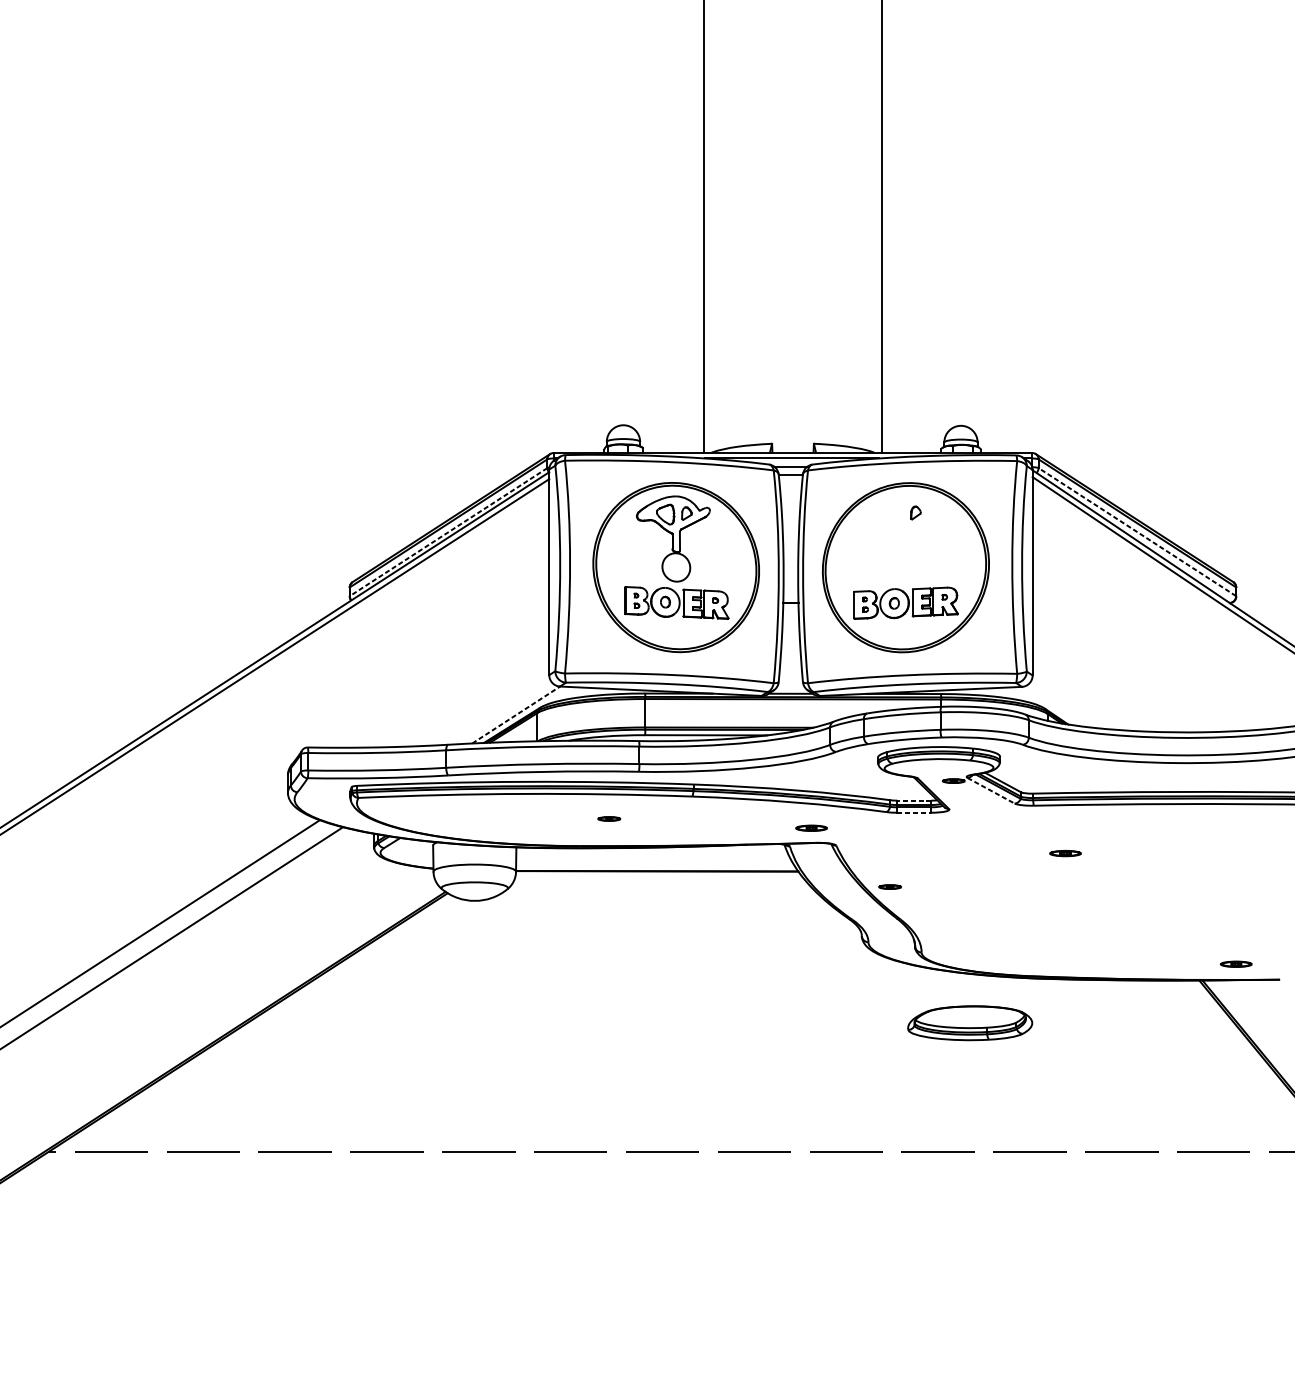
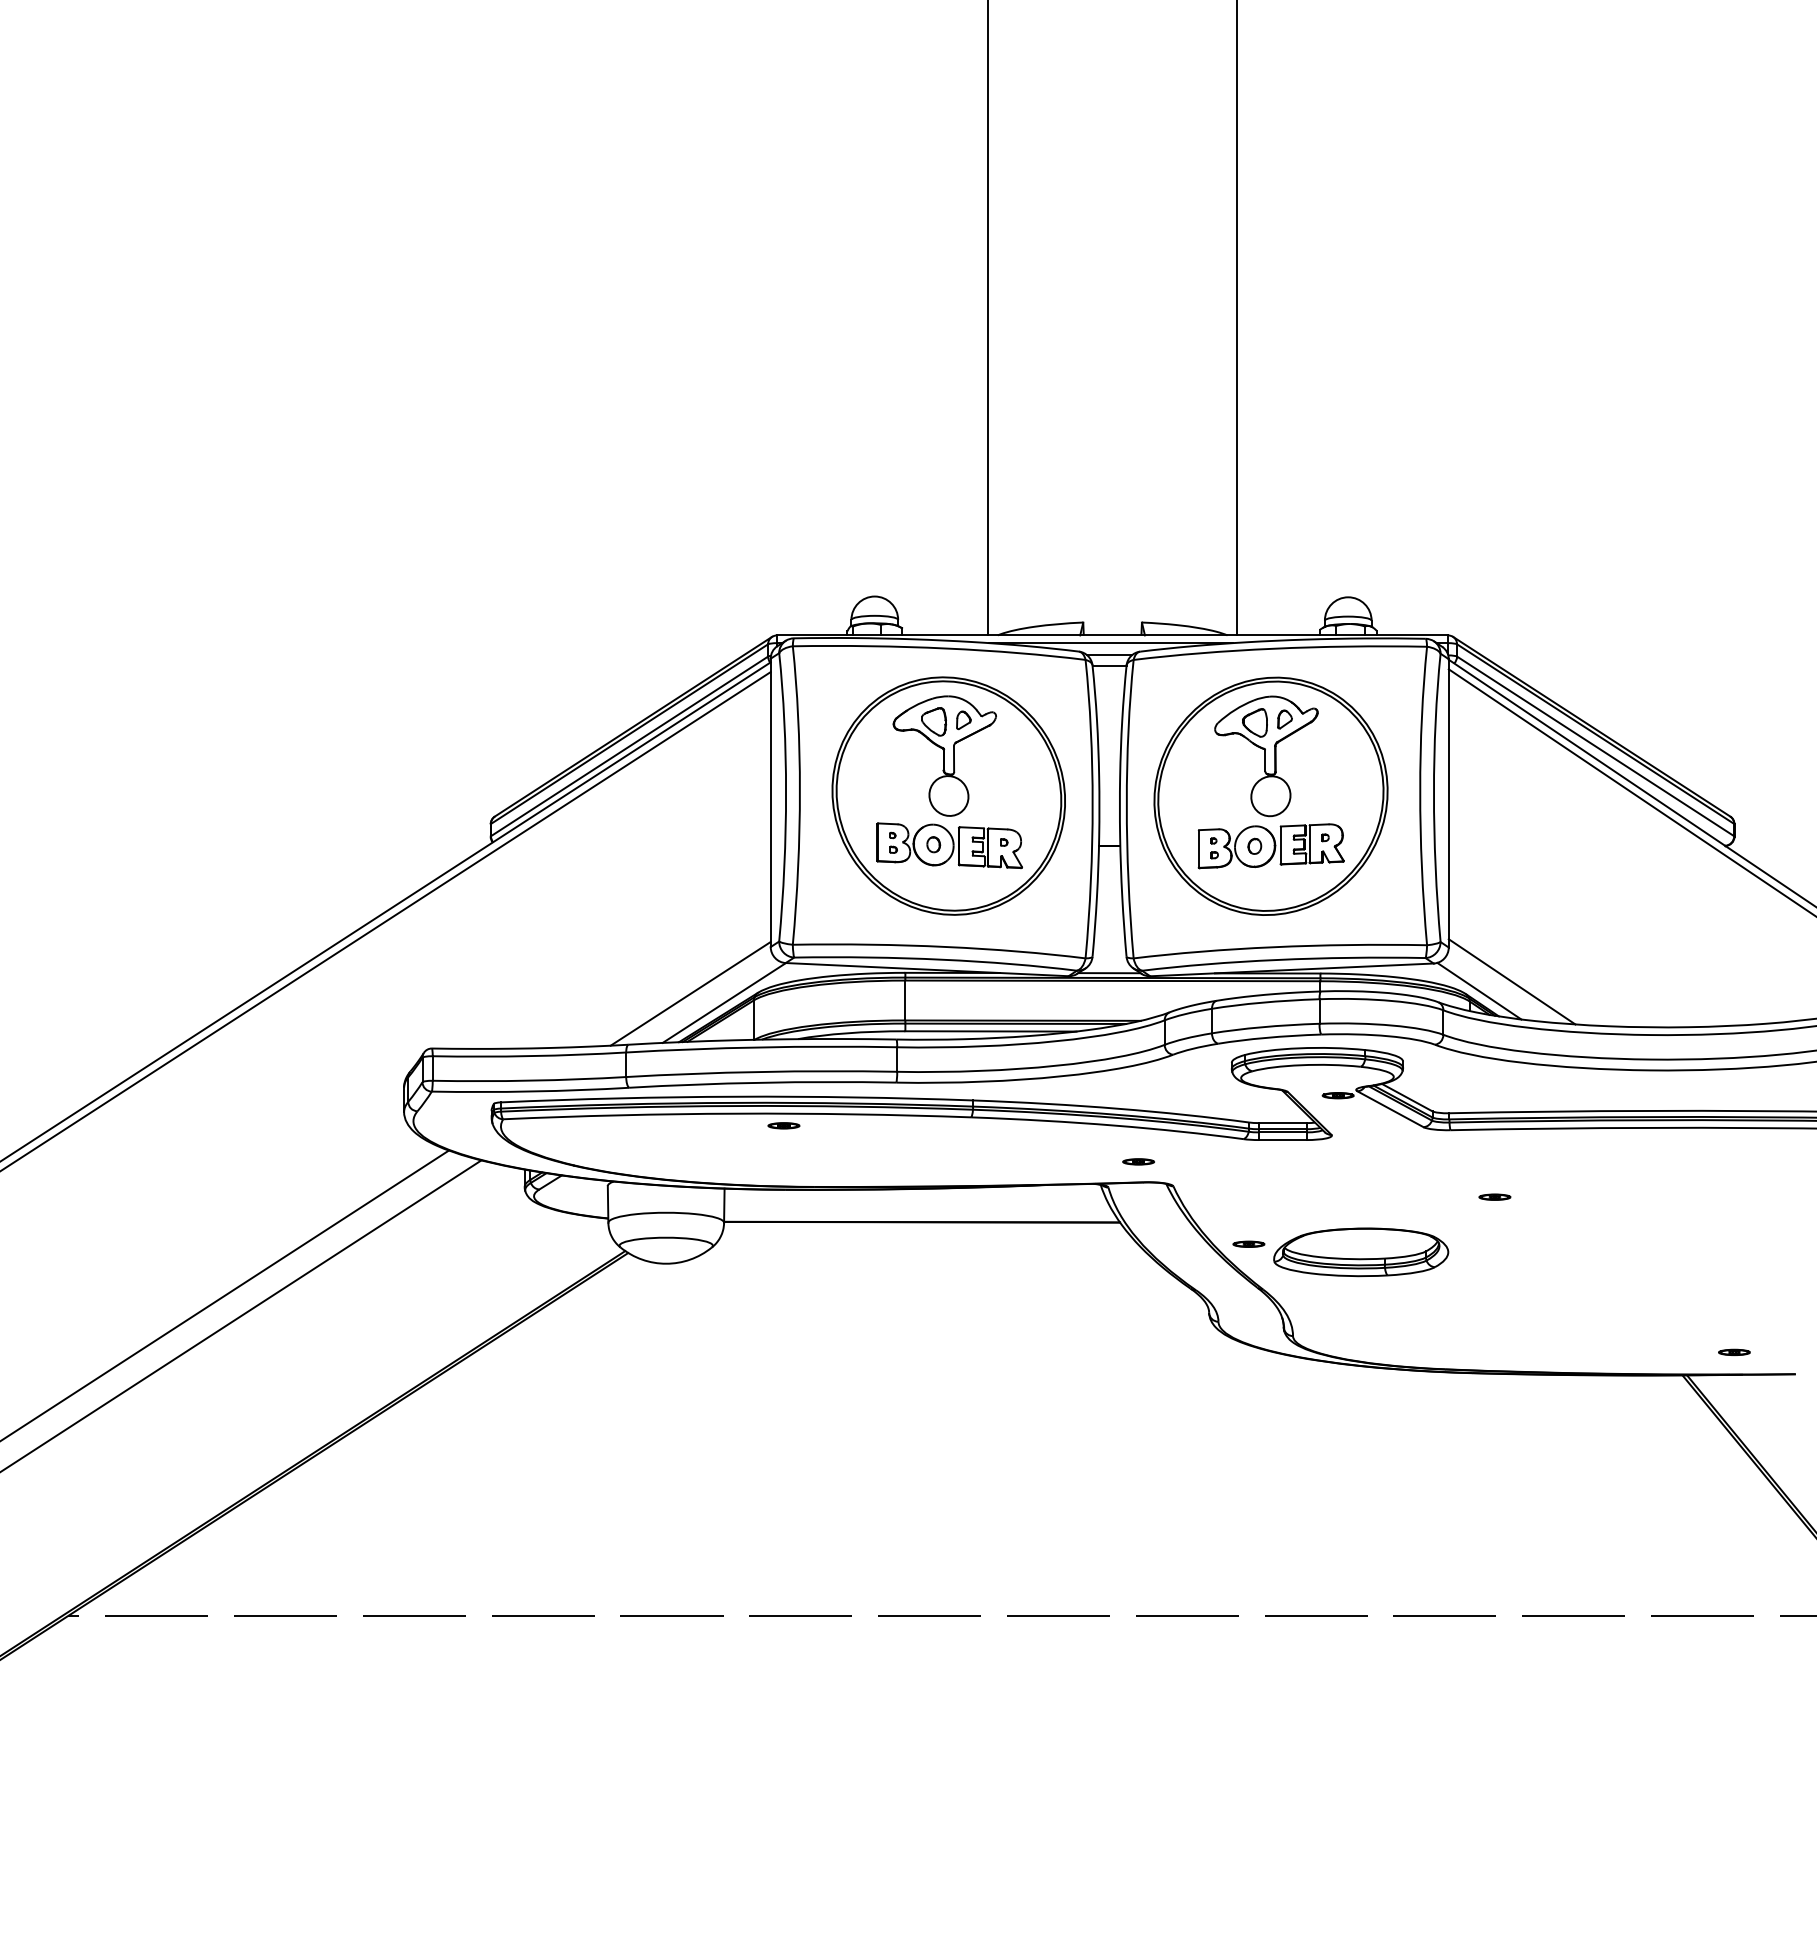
line: (448, 532) -> (629, 746), dashed -> solid
line: (1137, 532) -> (1595, 746), dashed -> solid
part: (902, 539) -> (1266, 756), added
line: (1077, 699) -> (1511, 981), added
line: (1054, 706) -> (1479, 990), added
line: (492, 708) -> (690, 993), added
line: (516, 714) -> (724, 1002), dashed -> solid
line: (991, 790) -> (1390, 1109), dashed -> solid
line: (914, 800) -> (1282, 1123), dashed -> solid
line: (914, 813) -> (1282, 1140), dashed -> solid
part: (609, 818) -> (783, 1125), moved
part: (811, 828) -> (1138, 1161), size x0.71
part: (1065, 852) -> (1494, 1196), size x0.71
part: (1236, 963) -> (1734, 1351), size x0.71
part: (970, 1023) -> (1361, 1252), moved

